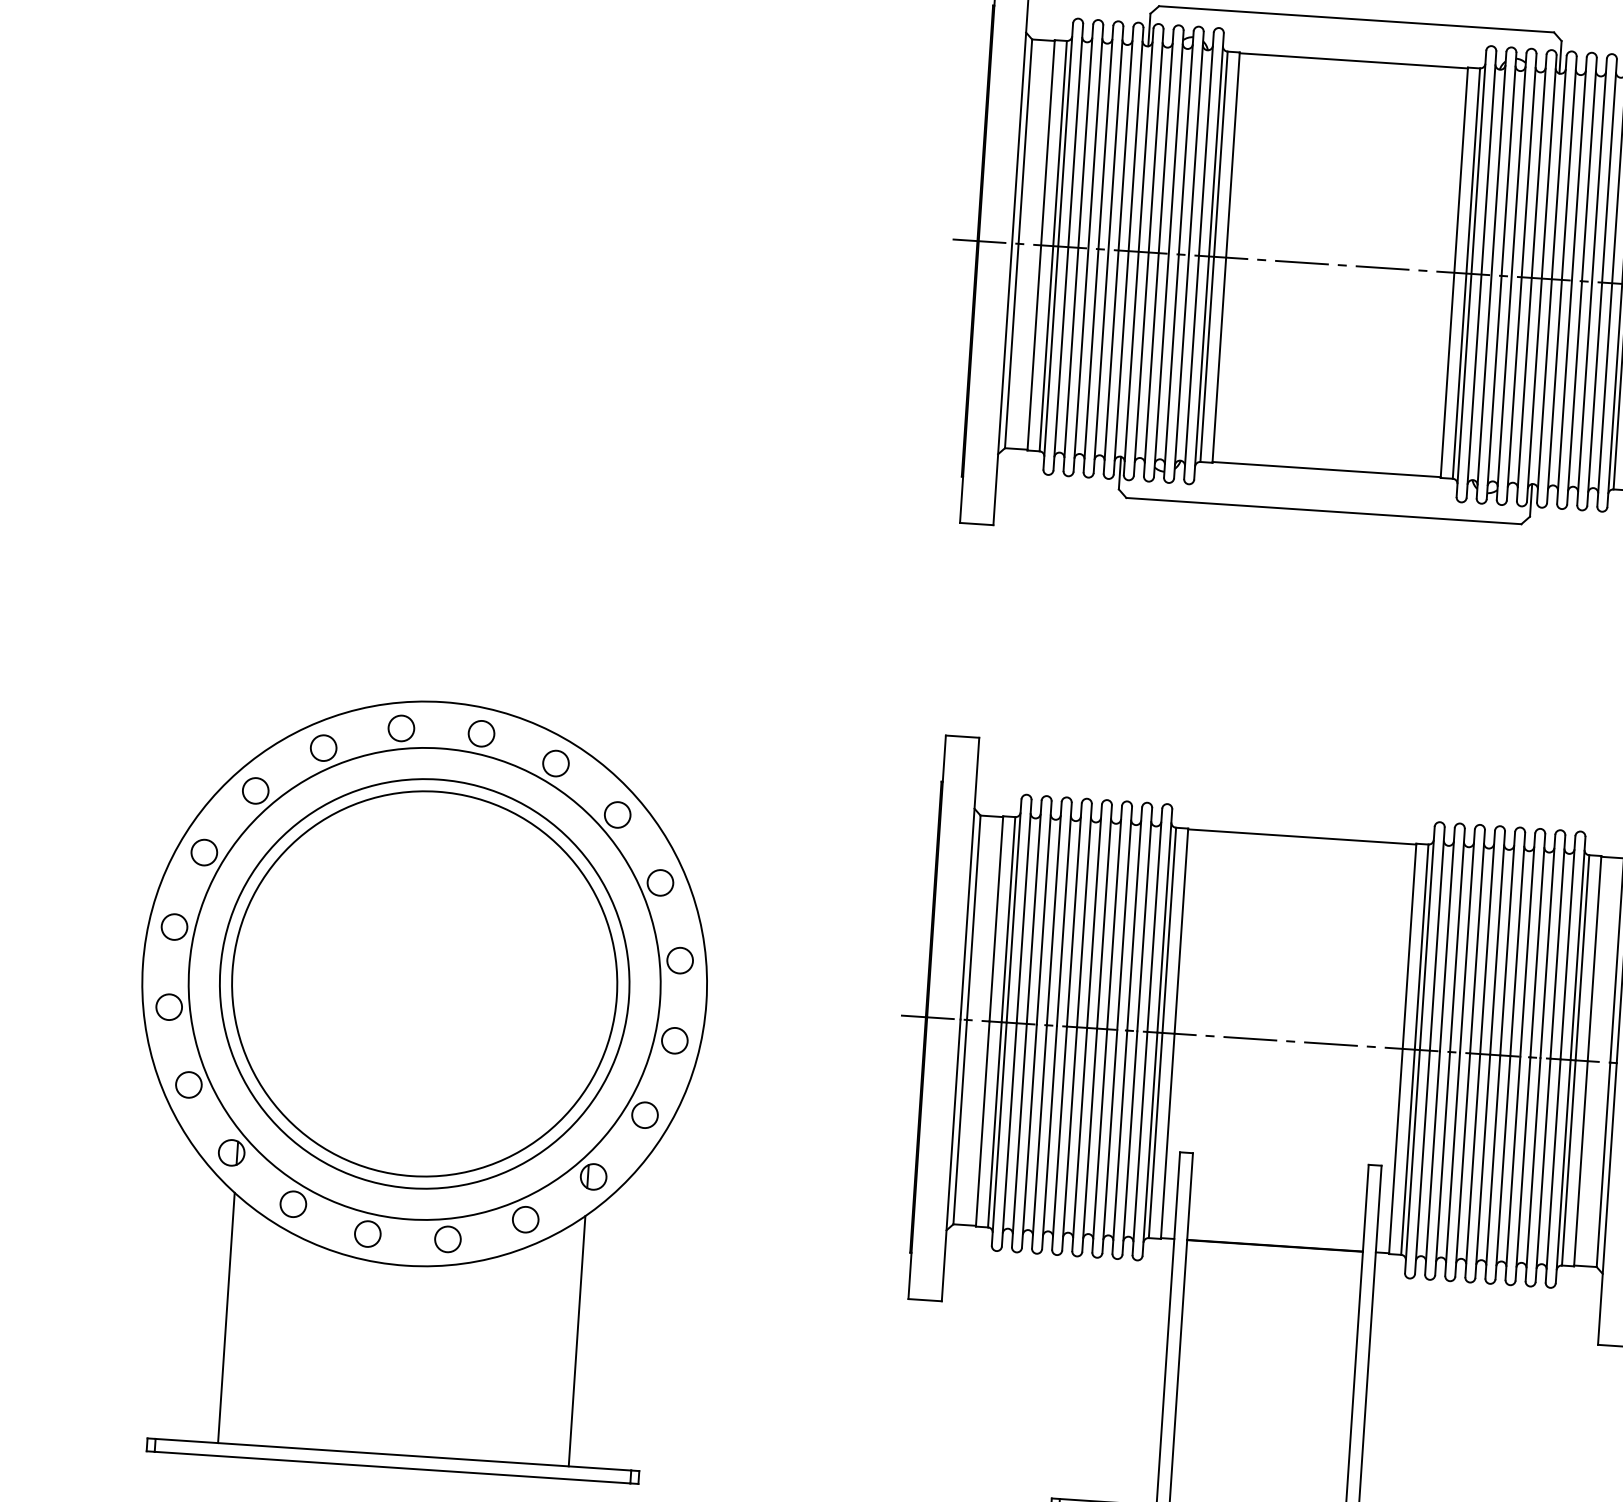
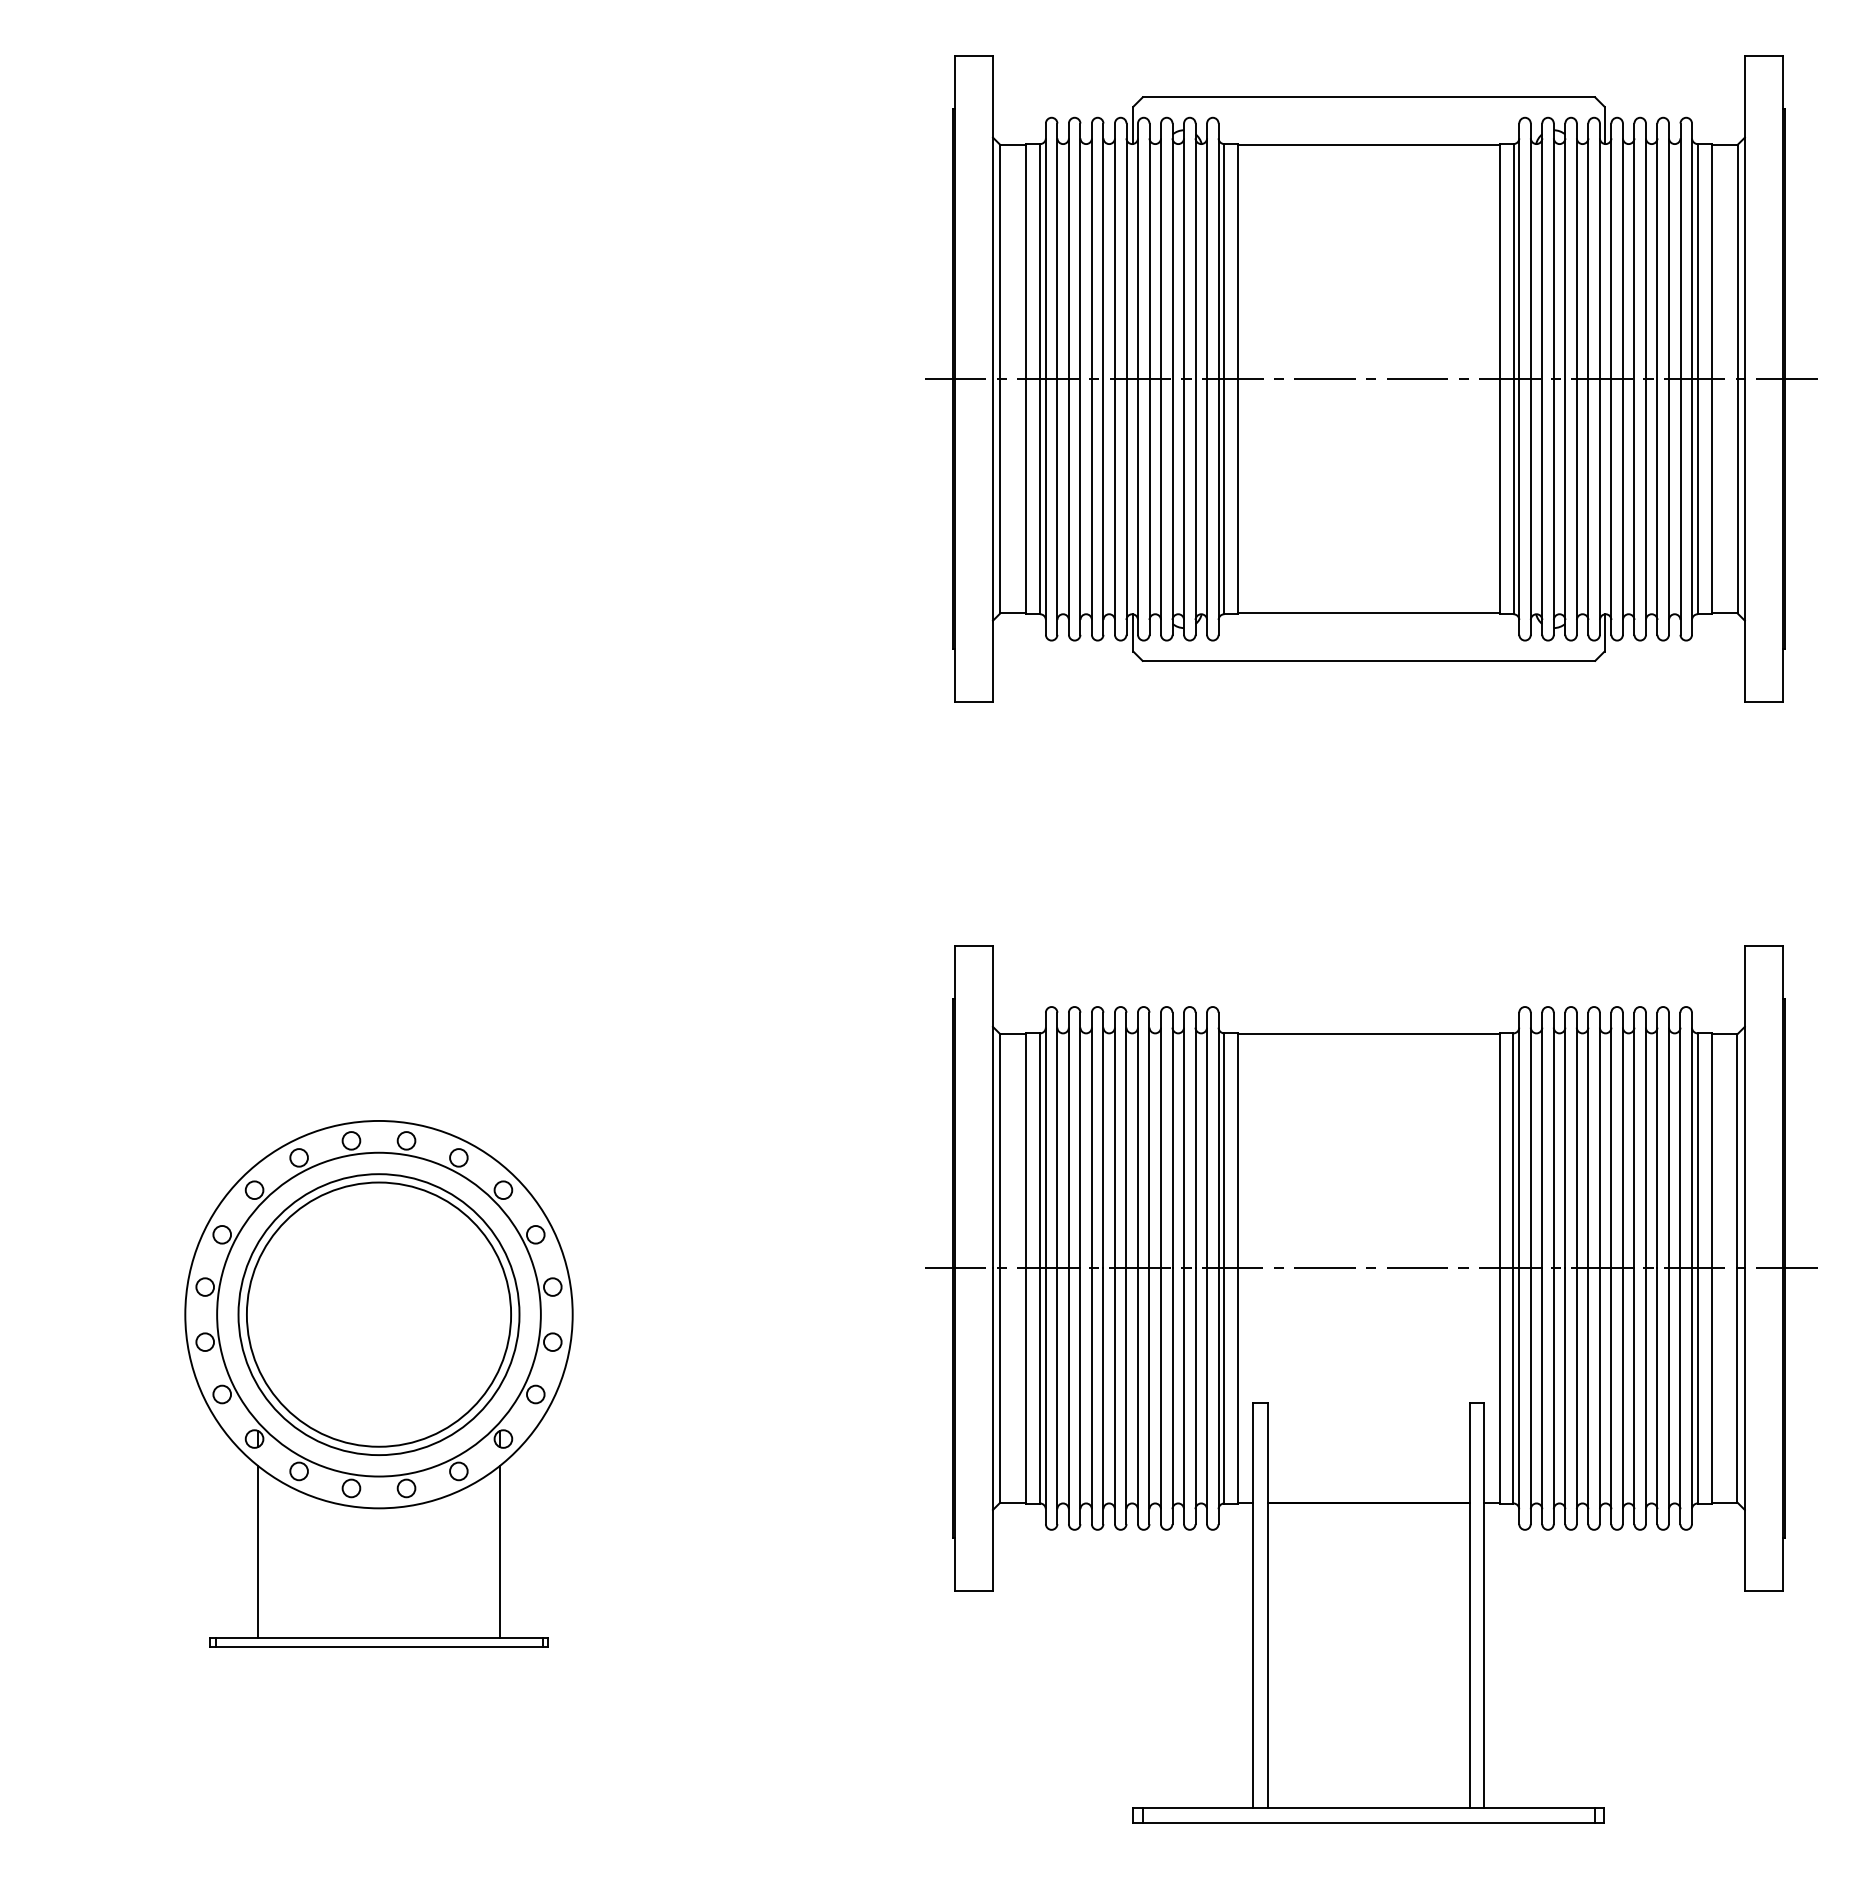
part: (417, 1084) -> (378, 1383), size x0.6

